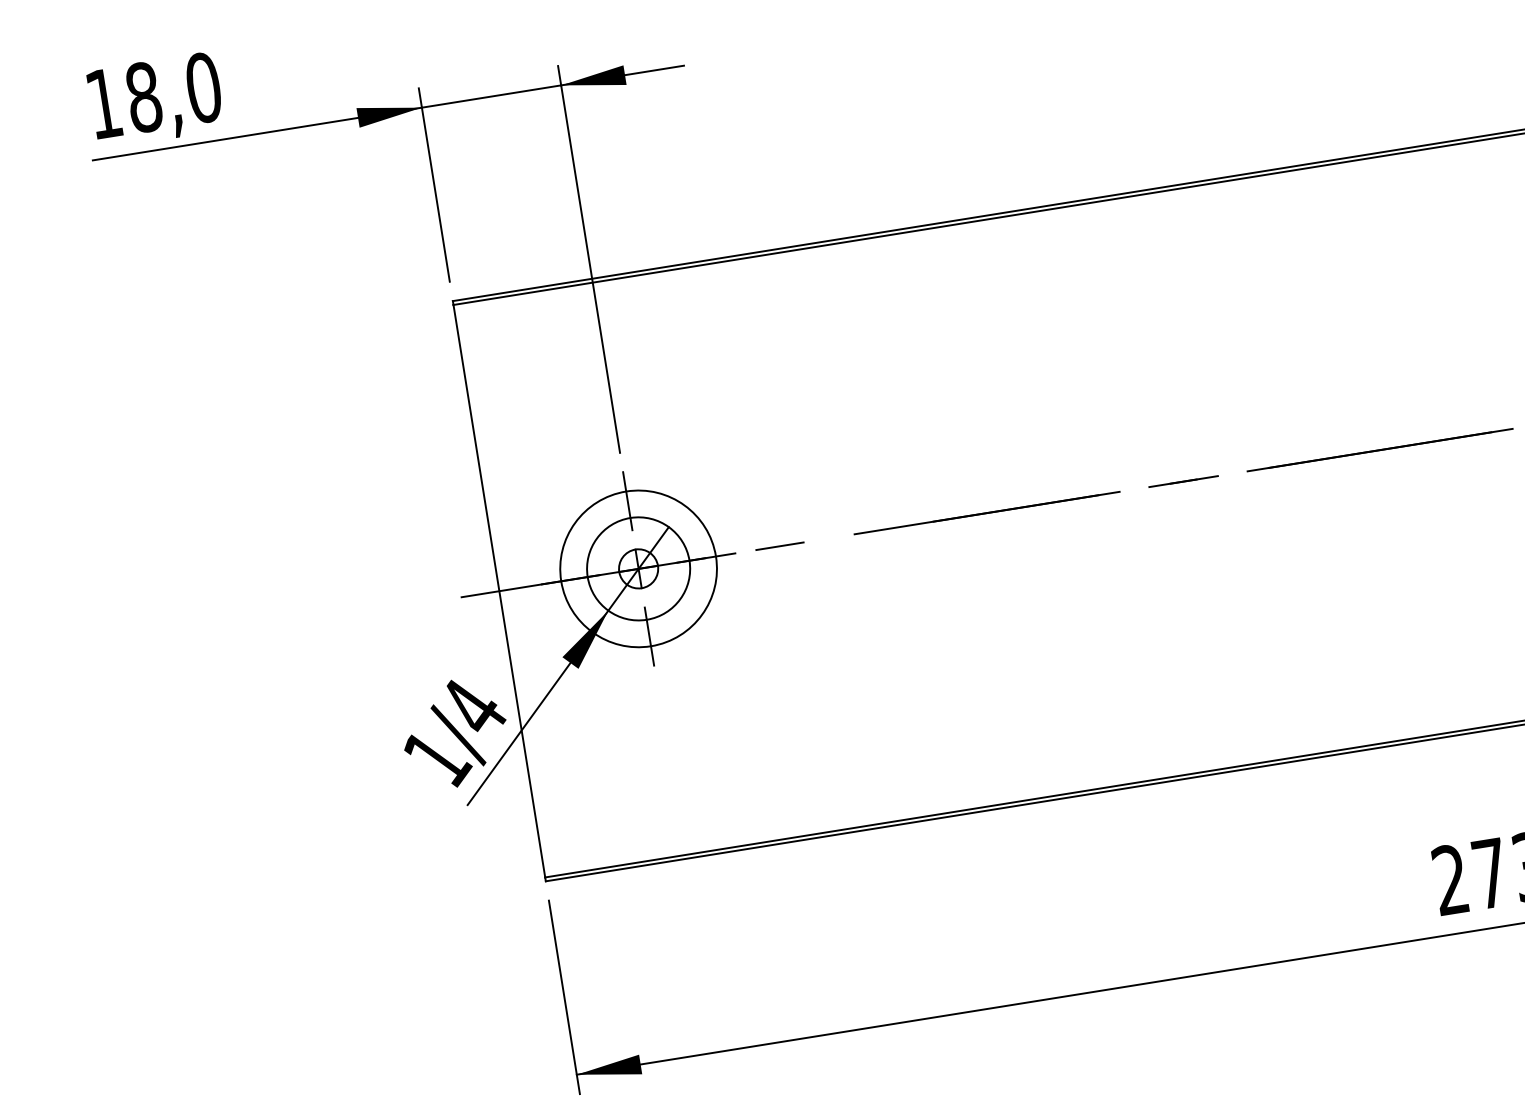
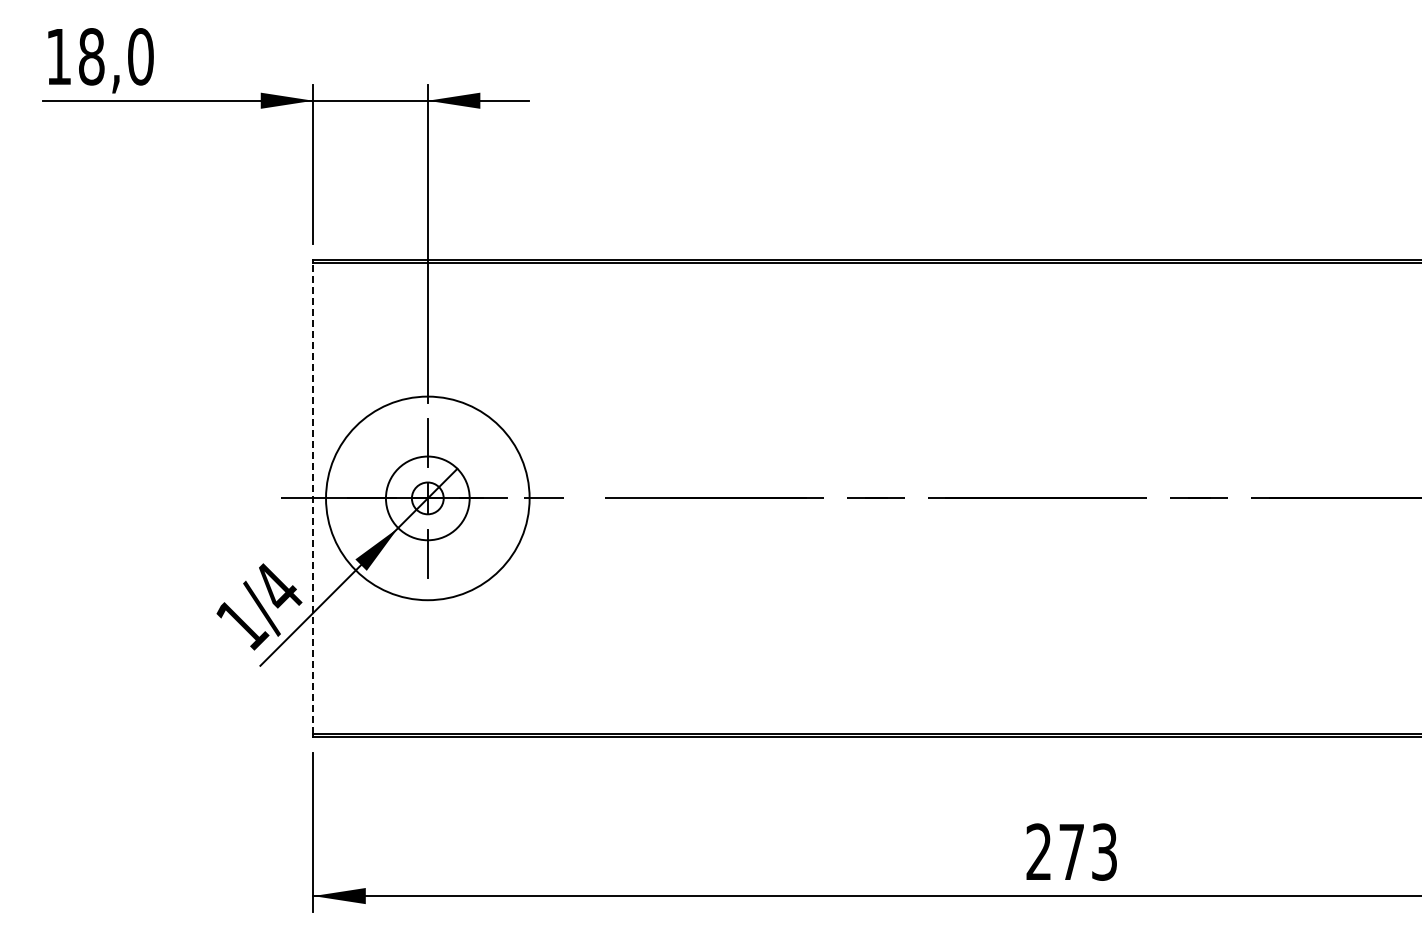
circle: (638, 569) -> (427, 498), size x1.6
line: (499, 590) -> (313, 497), solid -> dashed

